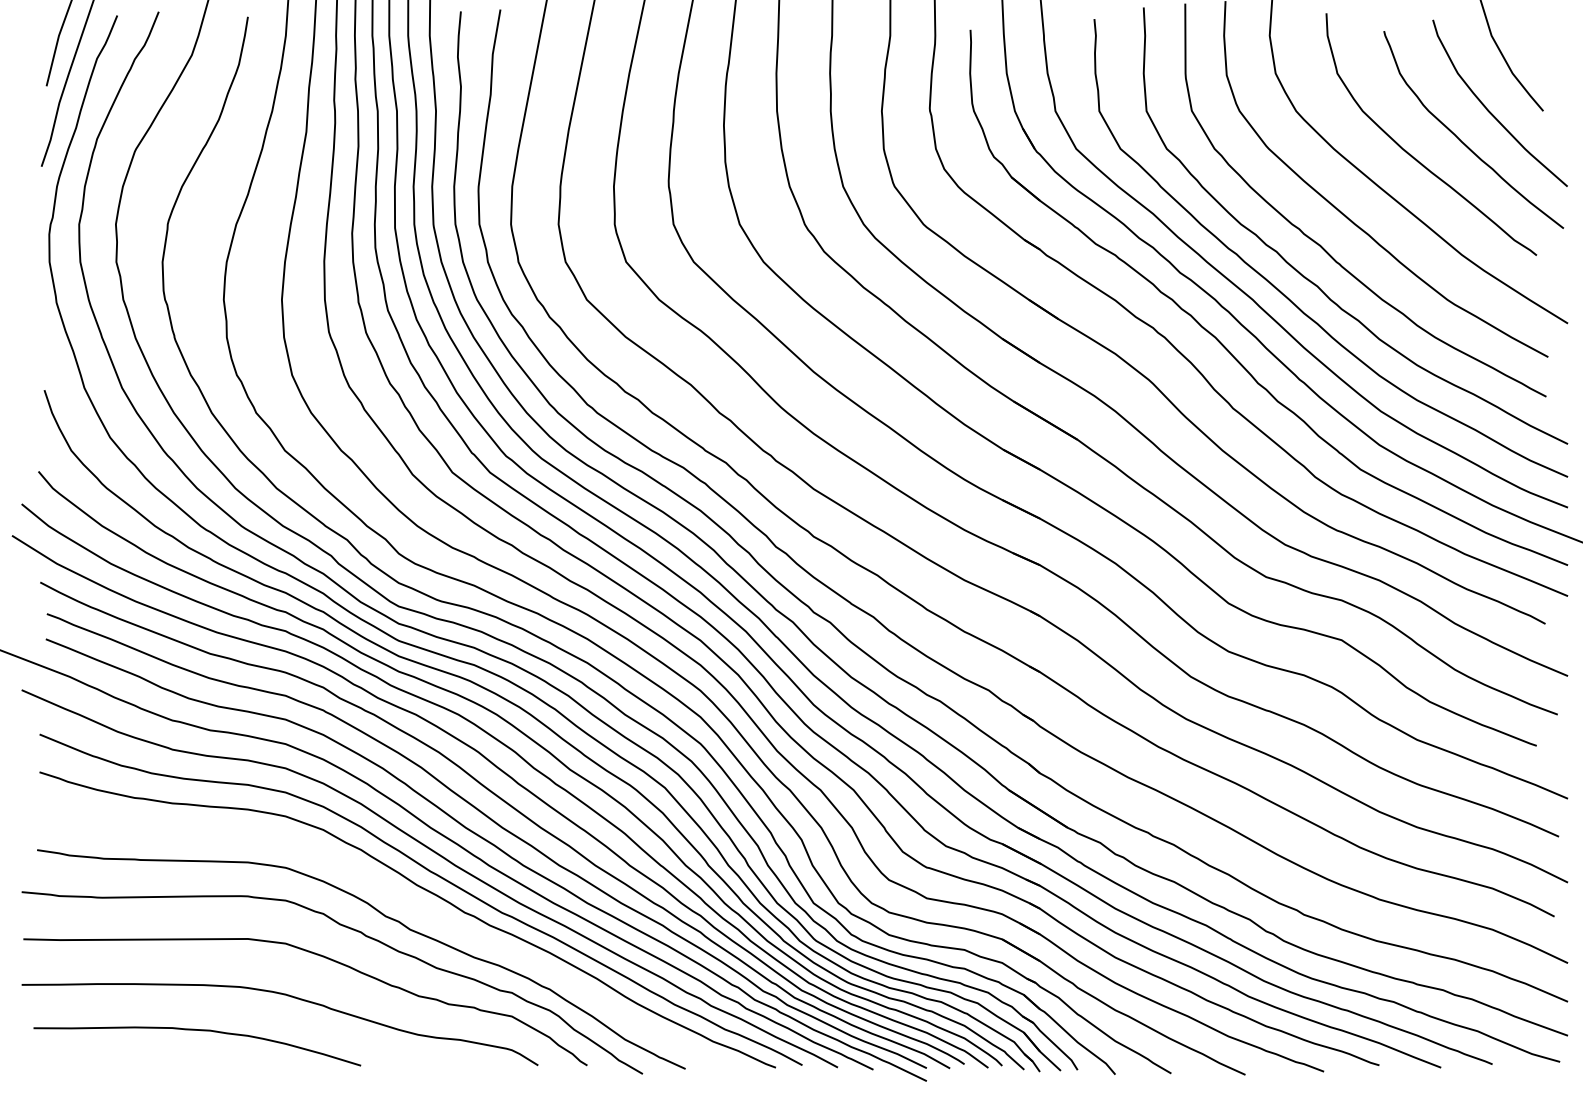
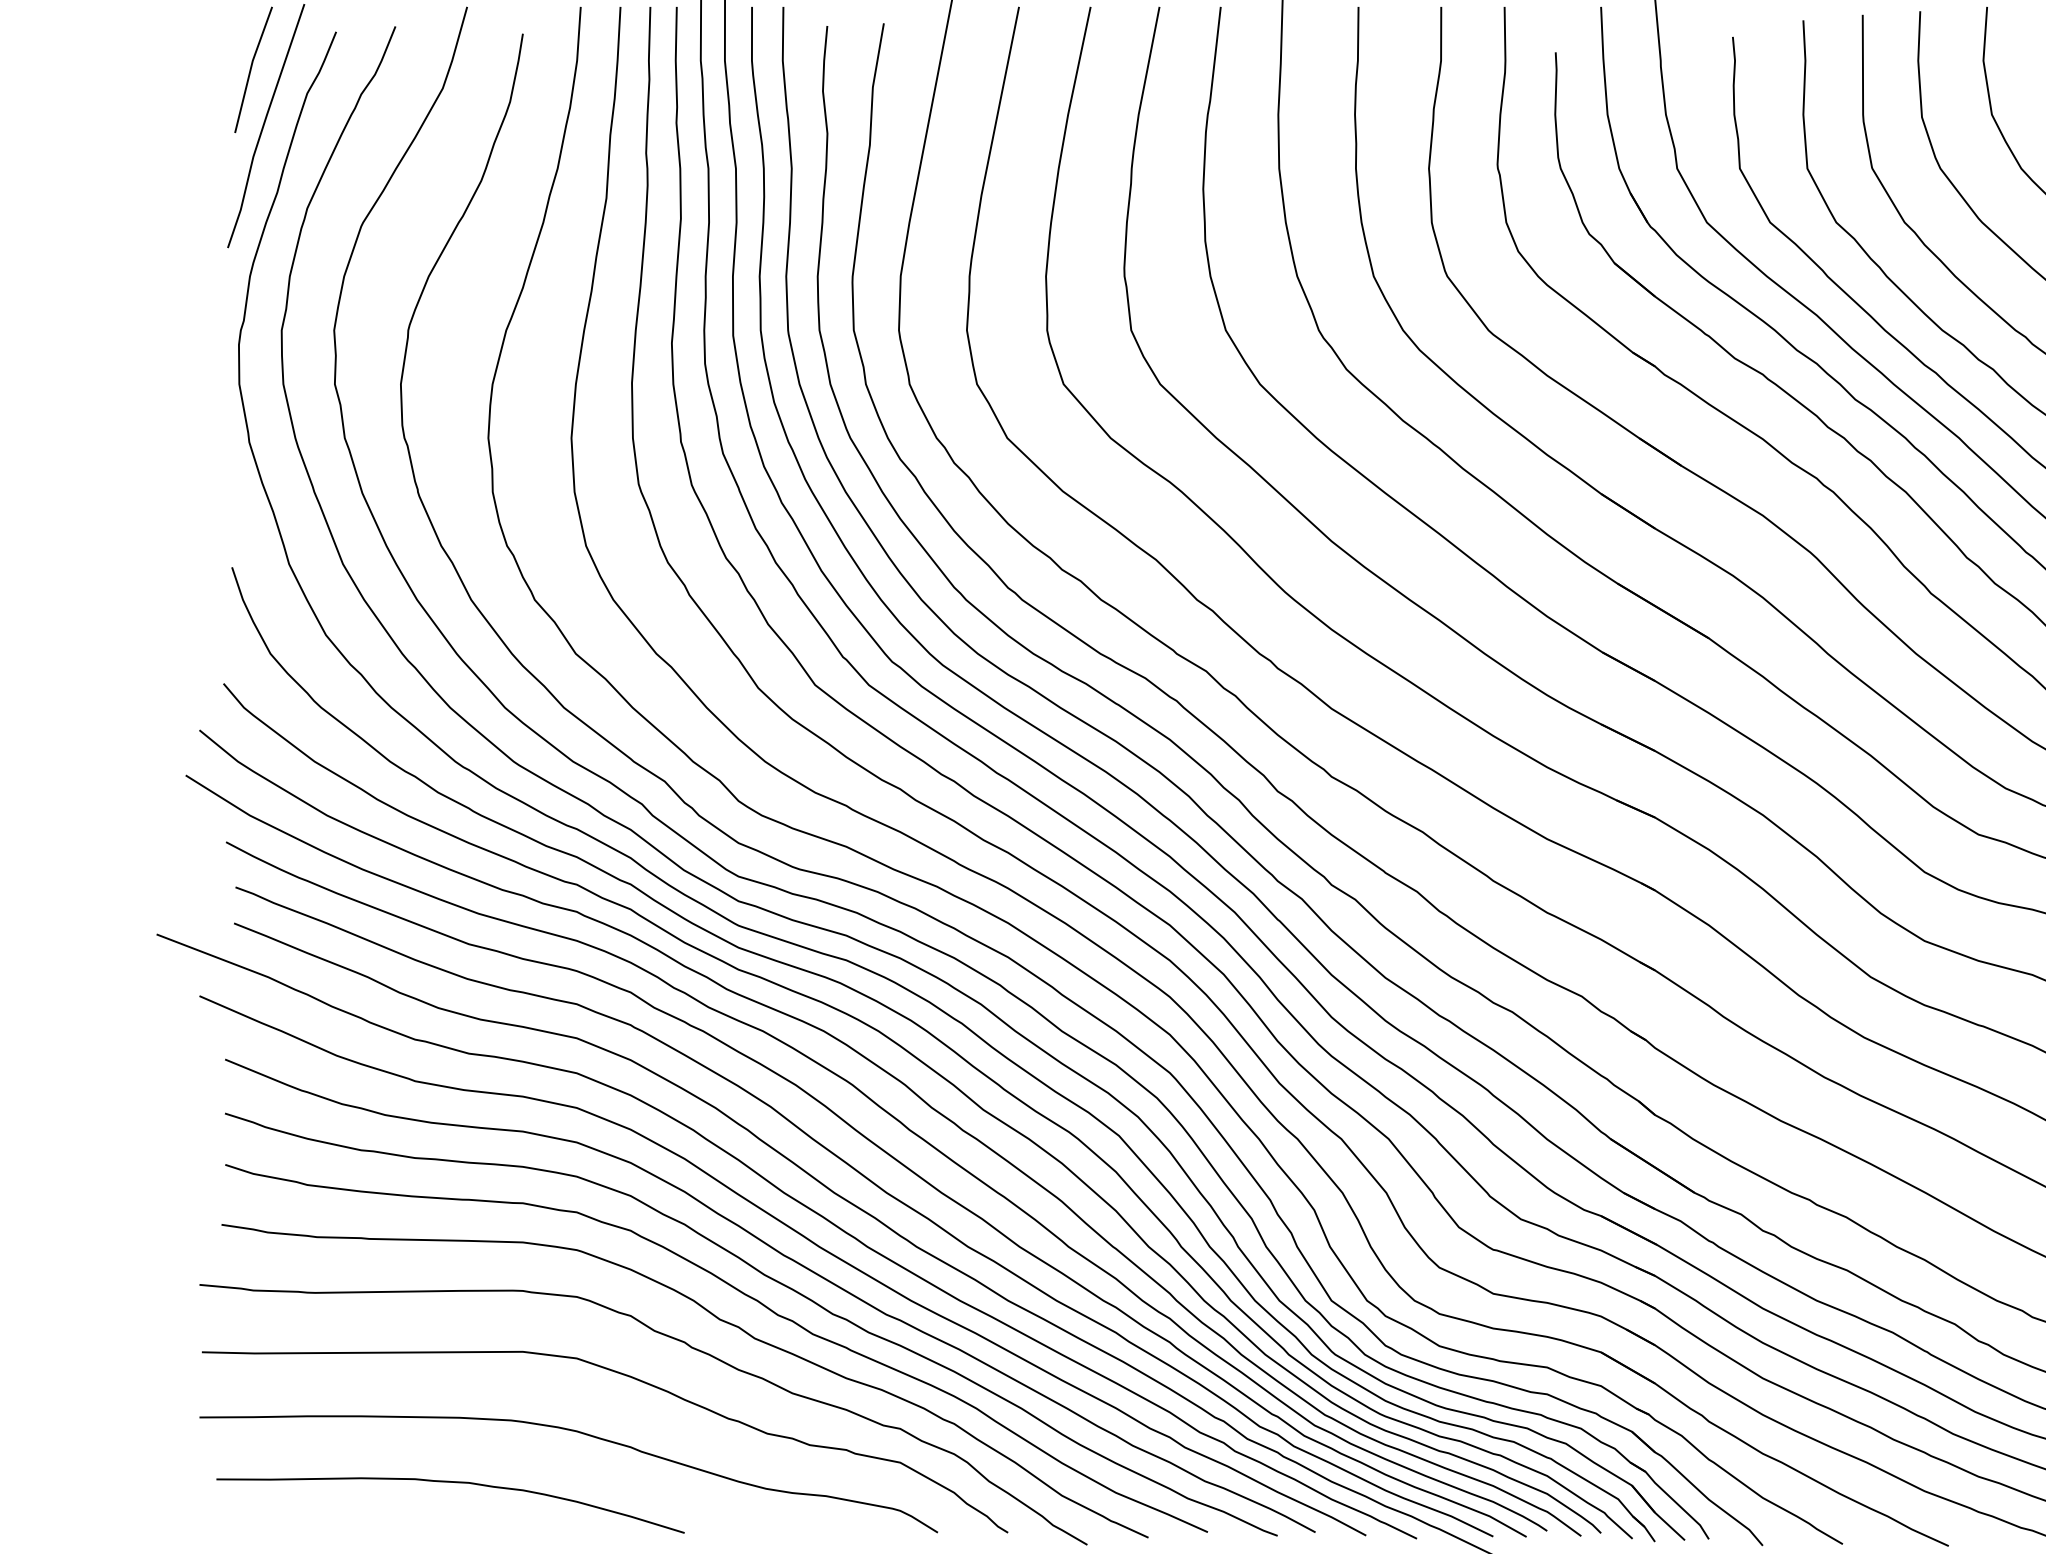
curve: (402, 899) -> (743, 1295), added

